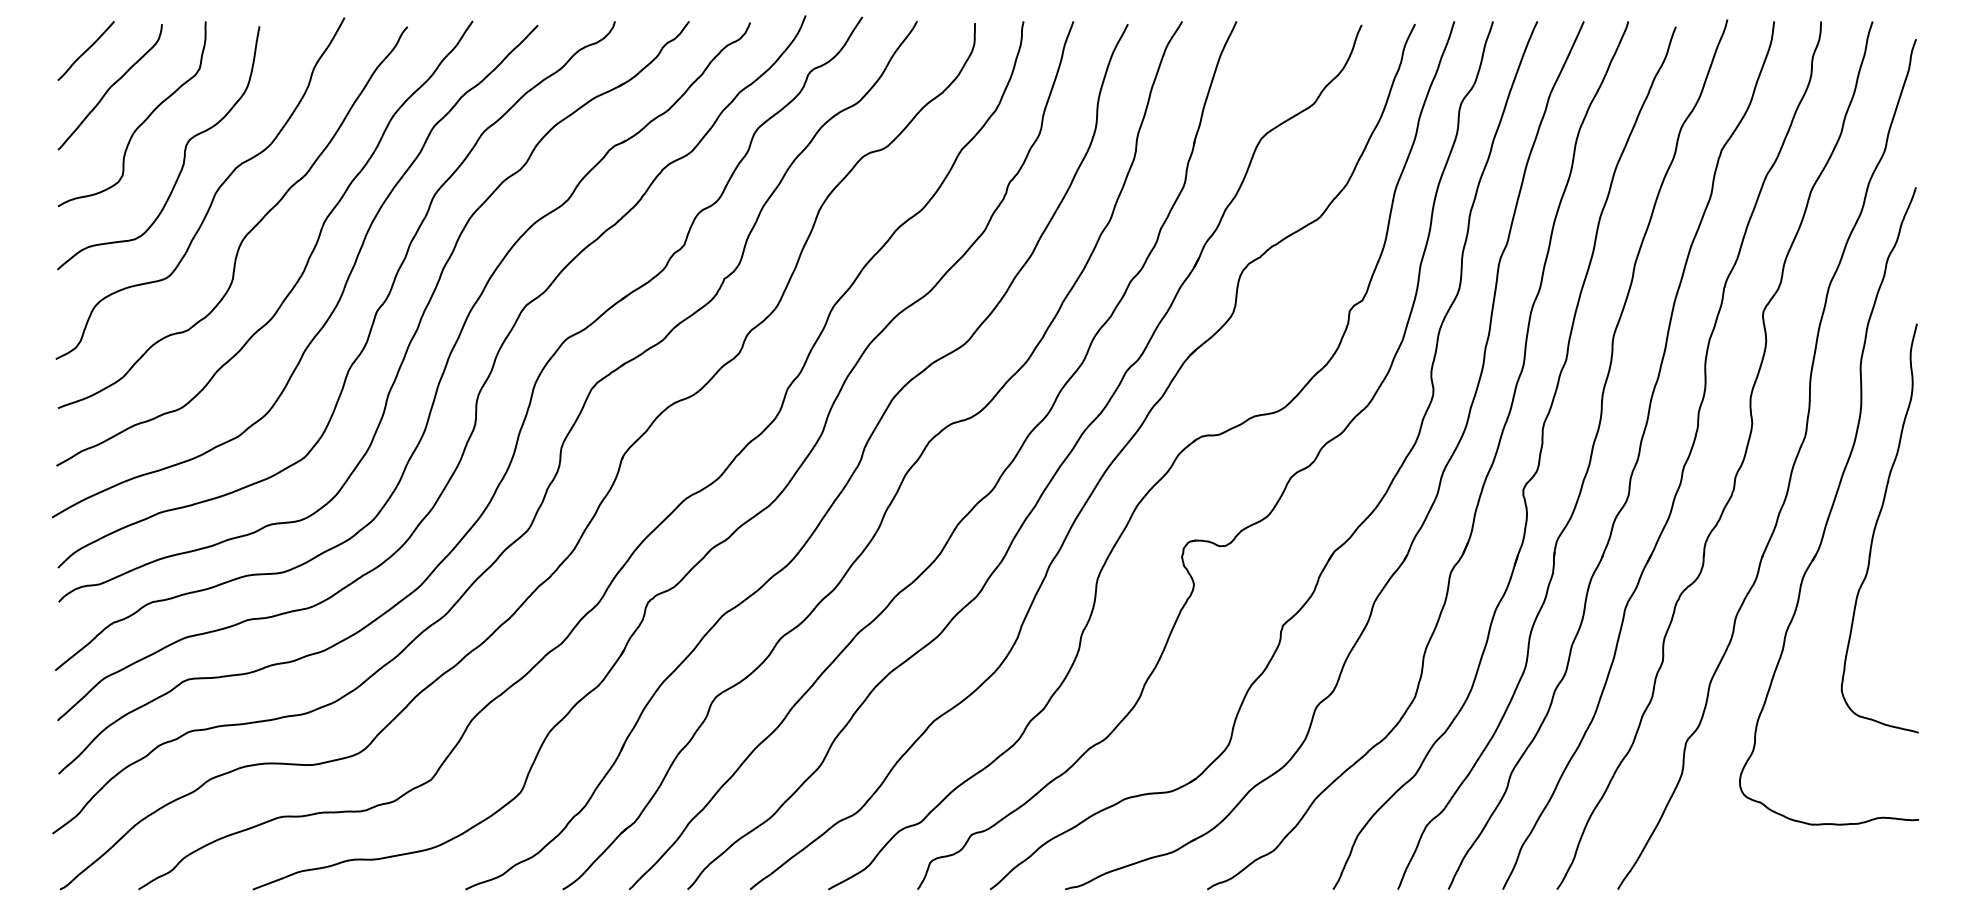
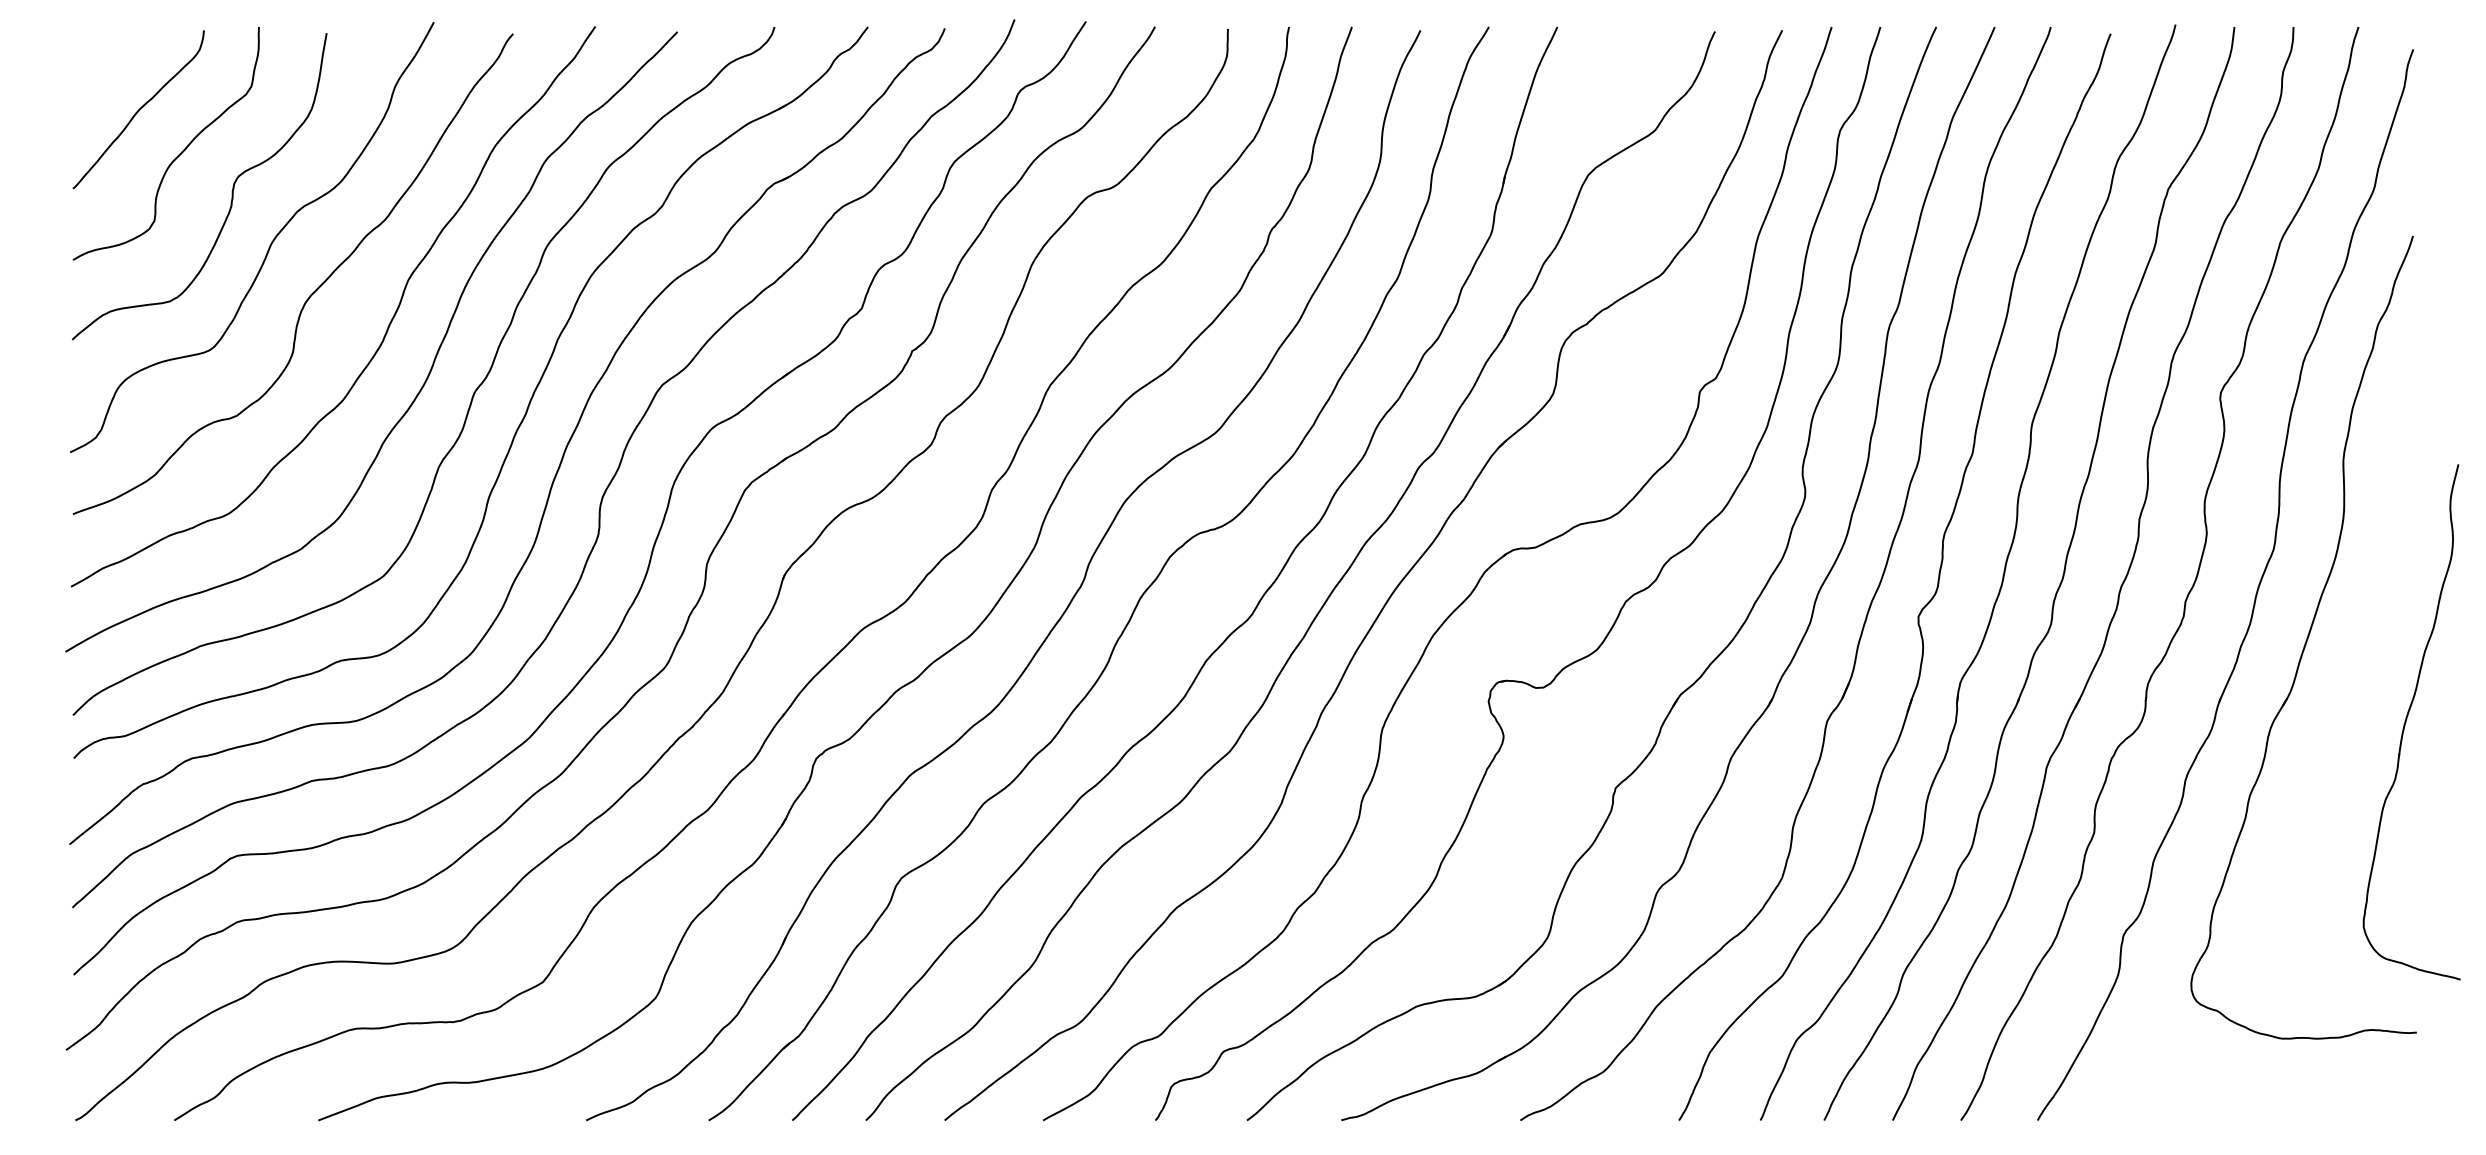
line: (85, 50) -> (107, 63), removed
part: (1879, 528) -> (2411, 722), moved

